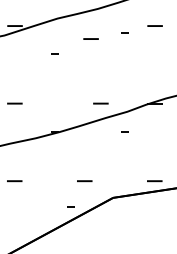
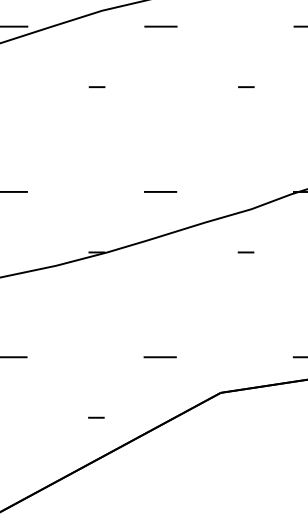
line: (124, 32) -> (244, 85), moved
line: (90, 38) -> (159, 25), moved
line: (100, 103) -> (159, 191), moved
line: (70, 206) -> (95, 417), moved

